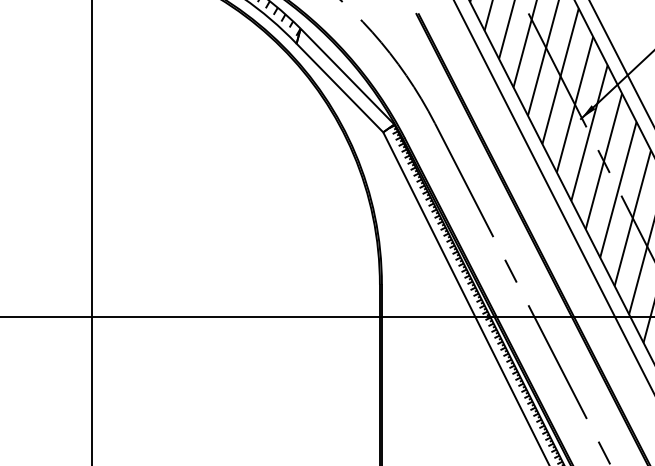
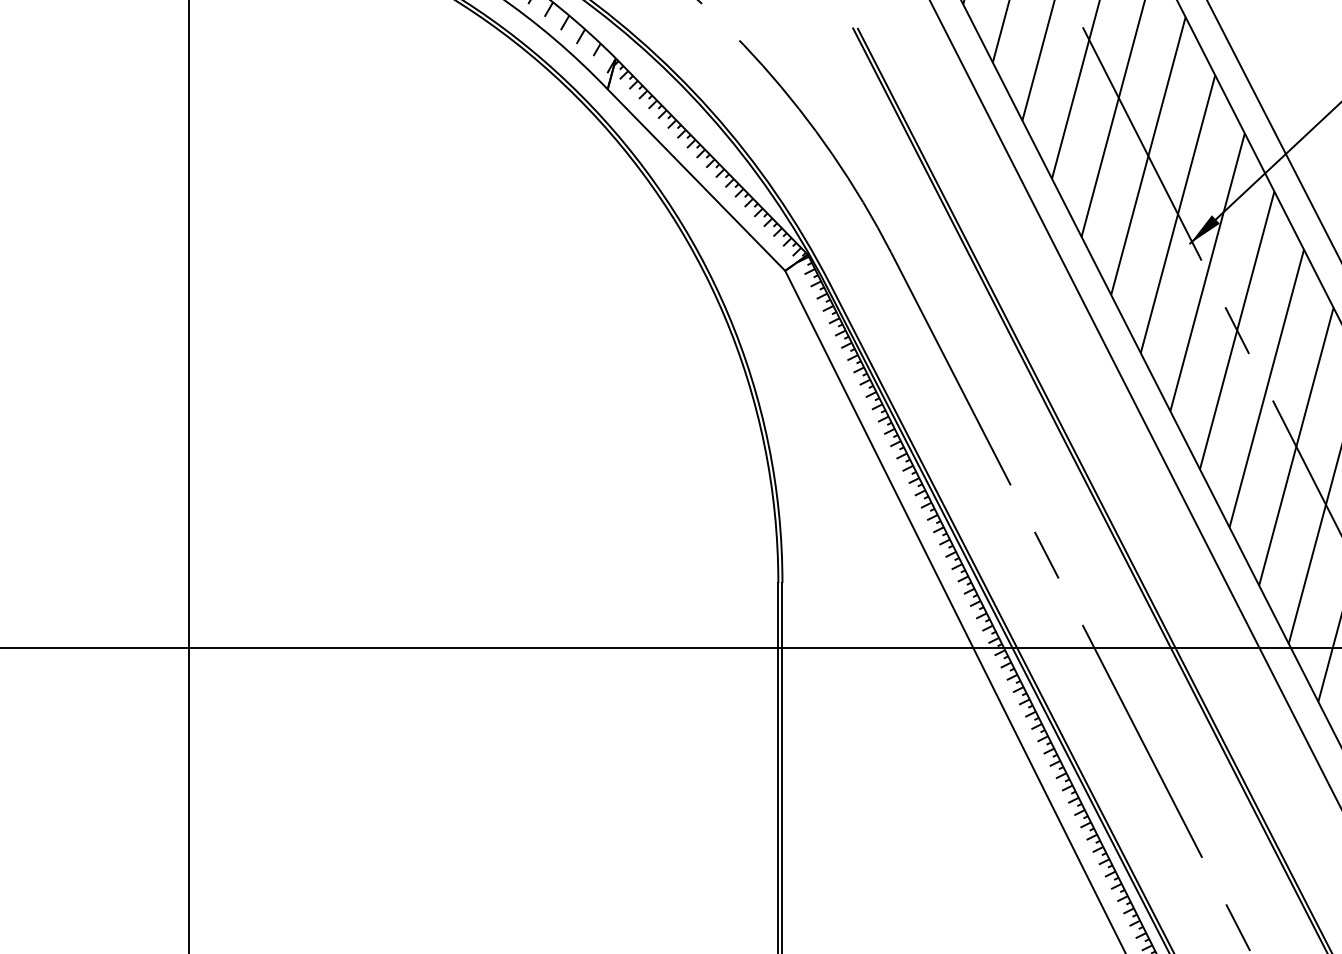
hatch: (346, 77) -> (709, 158), added

